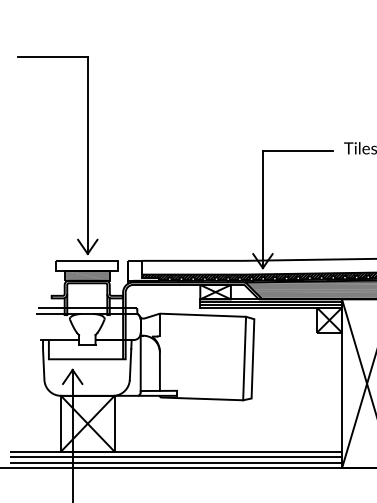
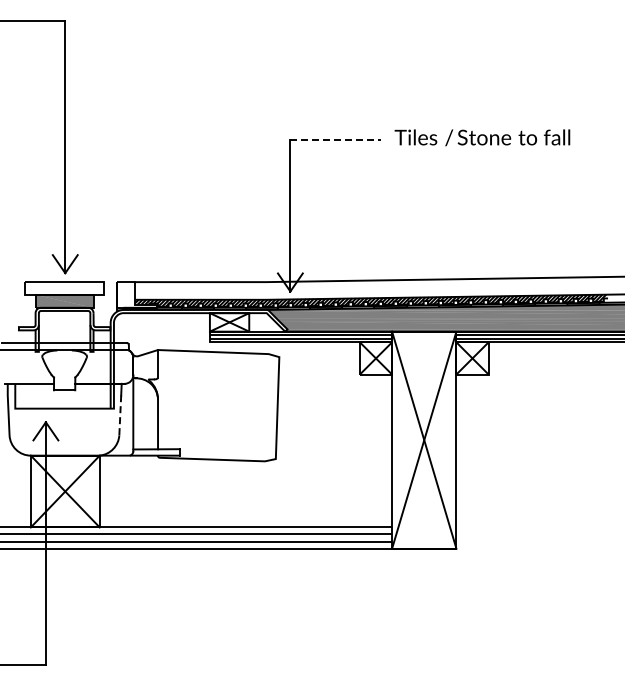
line: (298, 150) -> (336, 140), solid -> dashed
line: (244, 358) -> (266, 407), removed
line: (130, 364) -> (120, 415), solid -> dashed

